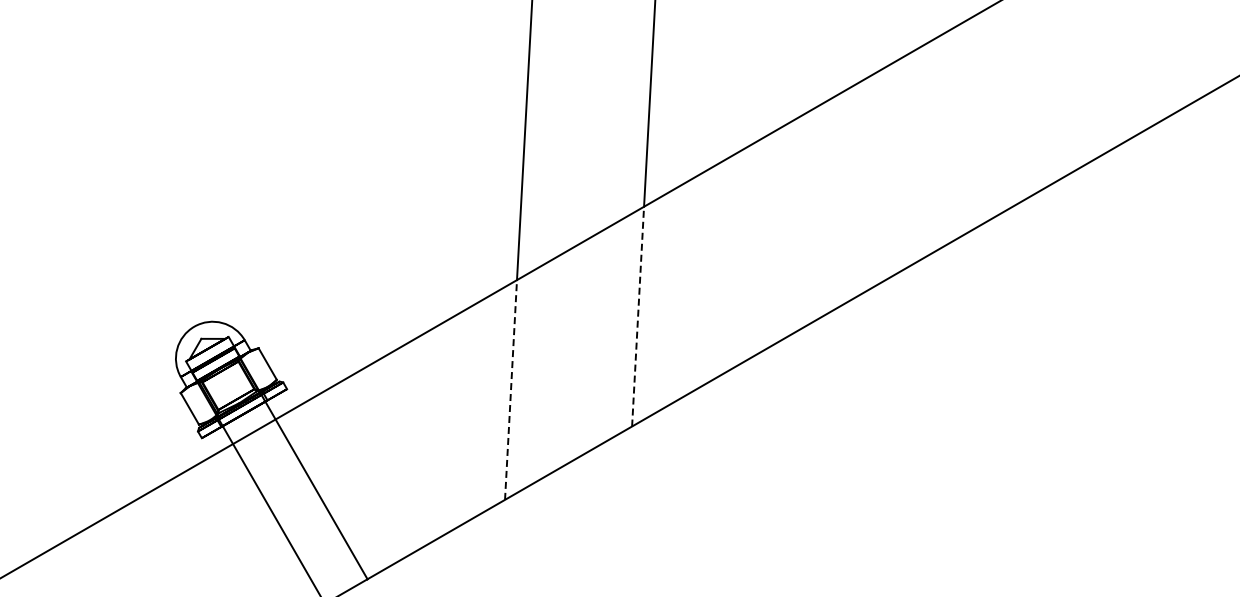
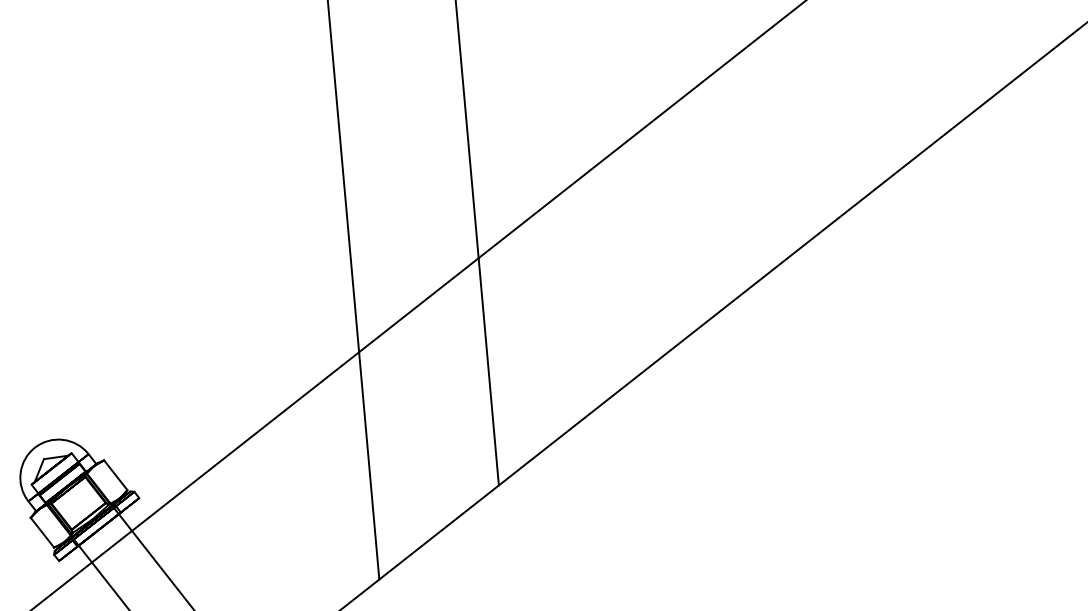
line: (638, 316) -> (489, 371), dashed -> solid
line: (511, 389) -> (369, 465), dashed -> solid

